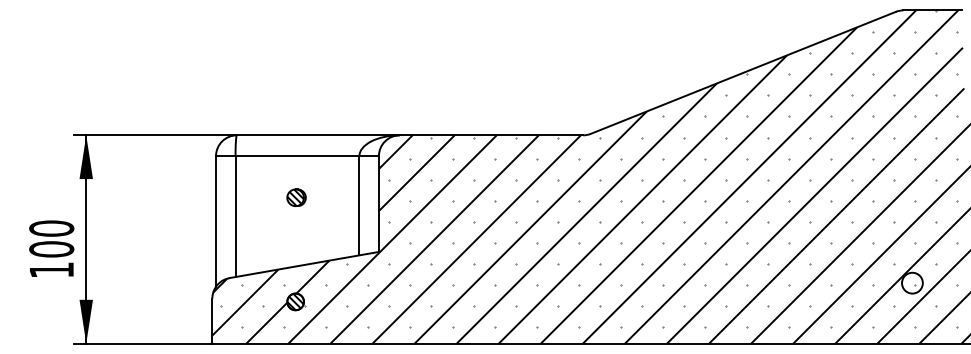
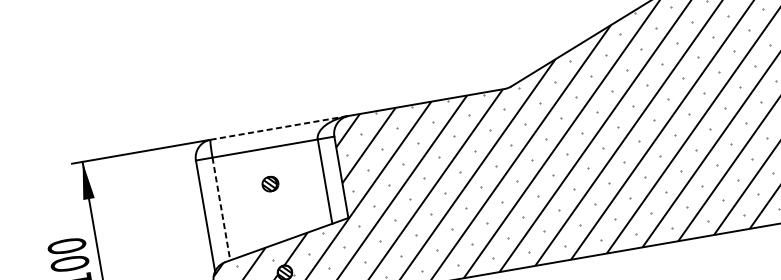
line: (318, 135) -> (279, 127), solid -> dashed
line: (235, 217) -> (221, 209), solid -> dashed

